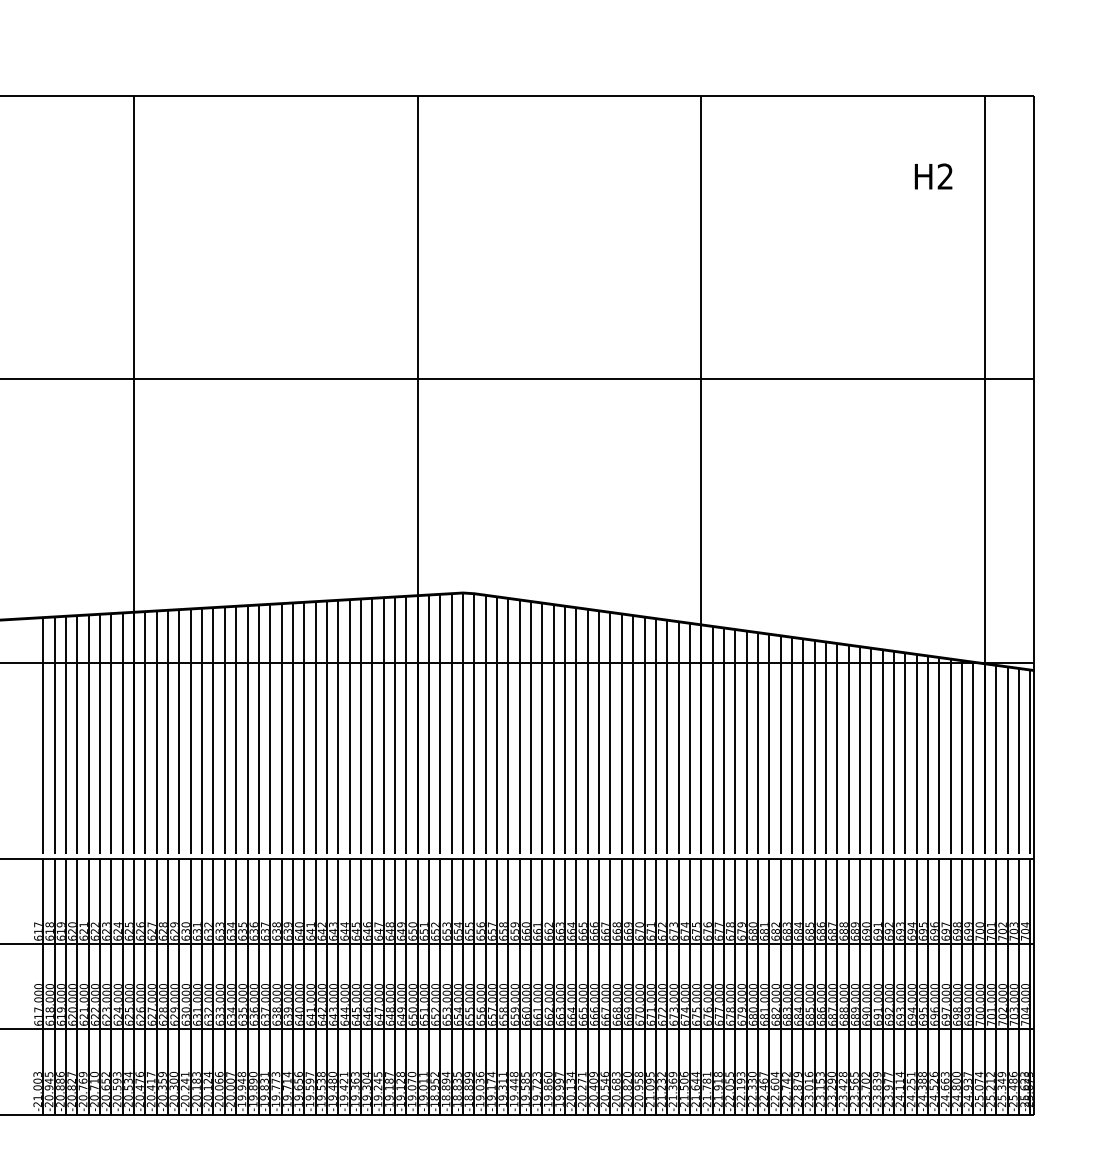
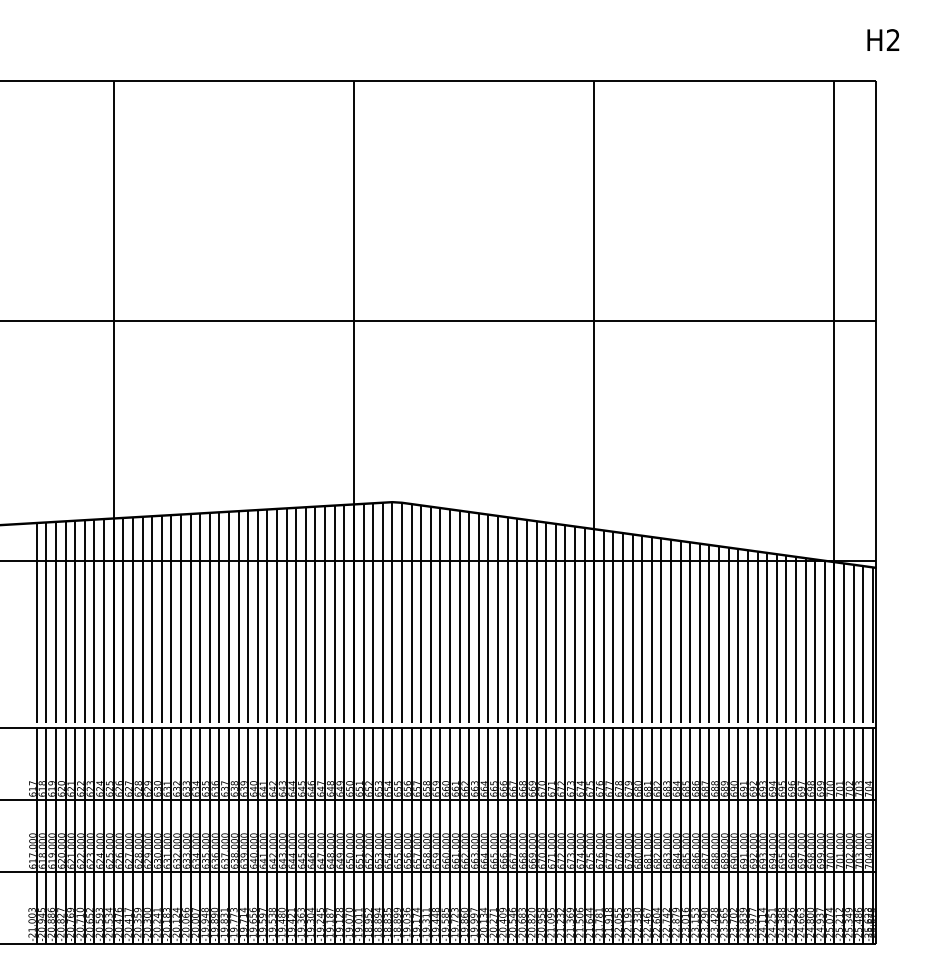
text: (933, 176) -> (883, 40), moved

